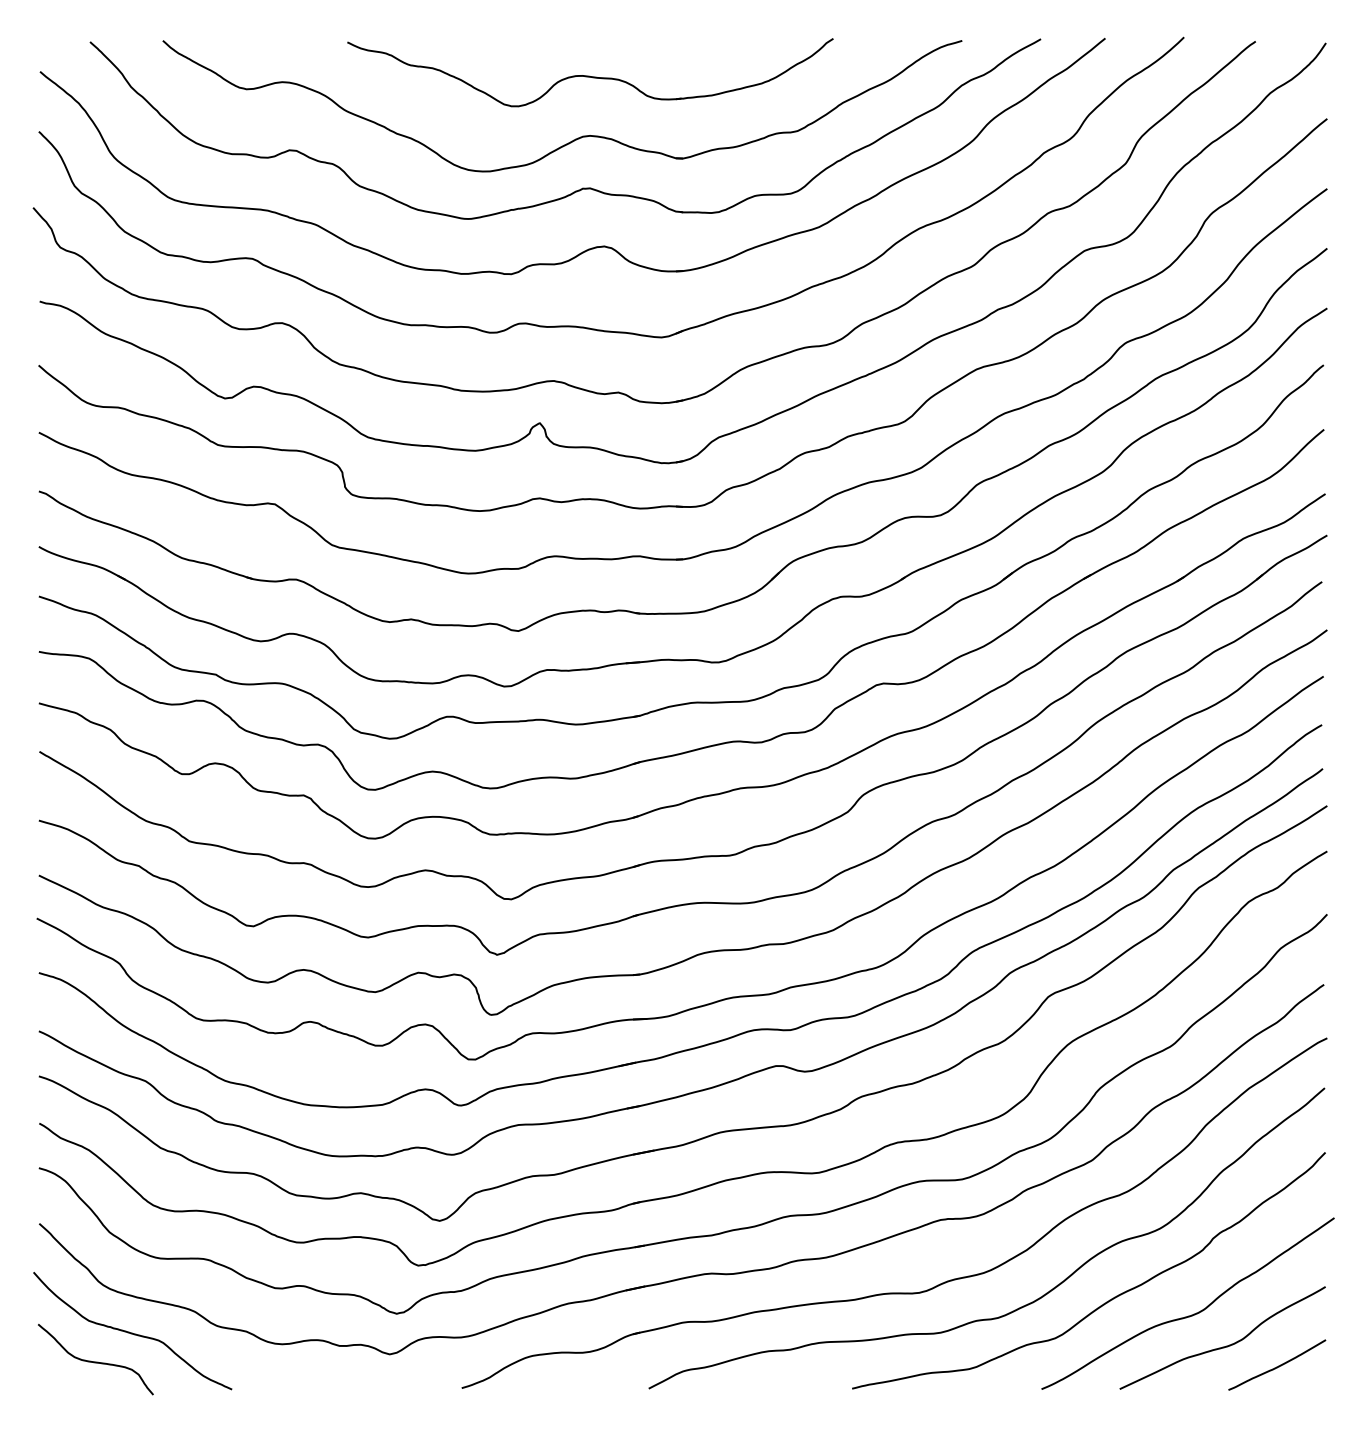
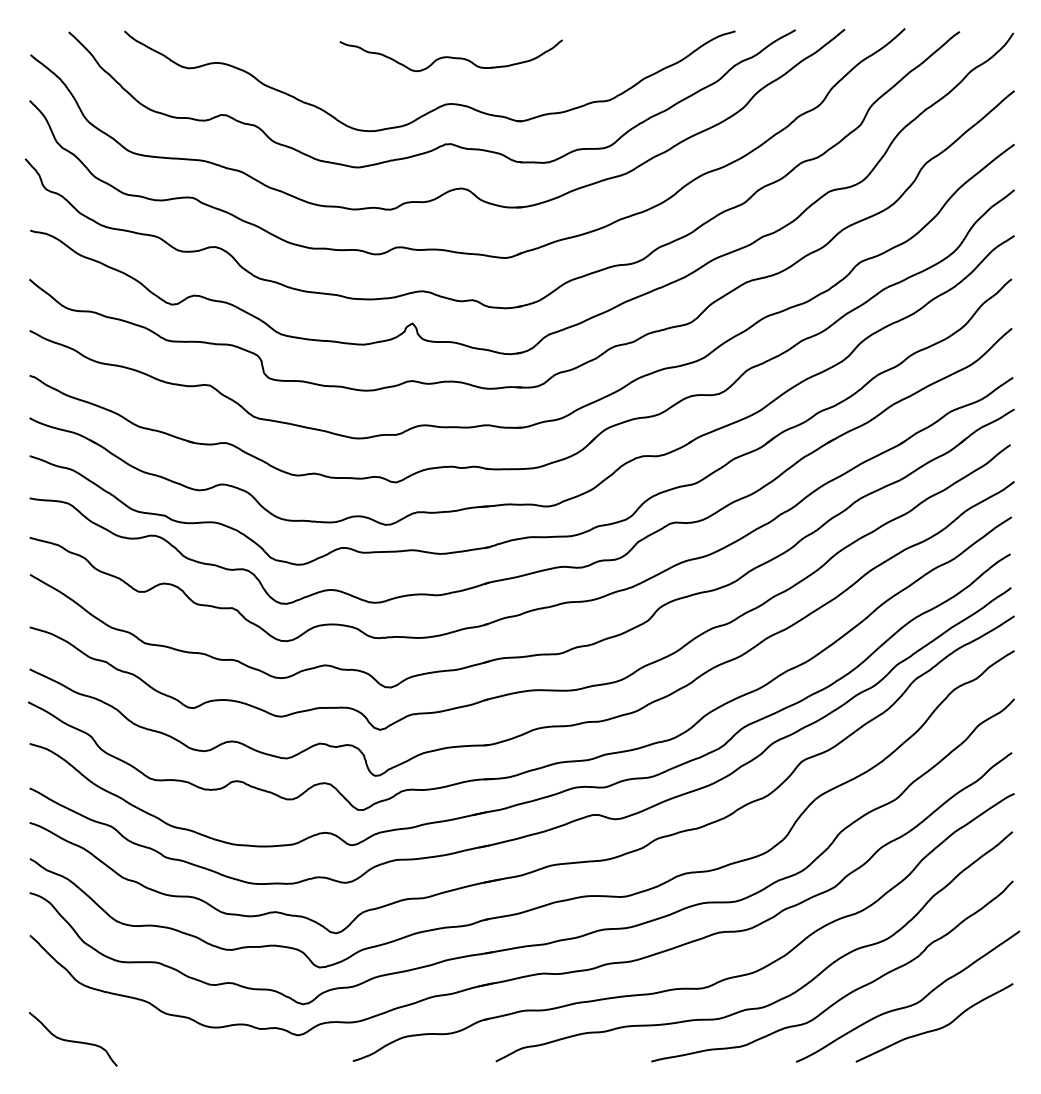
part: (590, 72) -> (451, 55), size x0.6
curve: (132, 1332) -> (101, 1018), removed
curve: (1278, 1365) -> (977, 1043), removed

